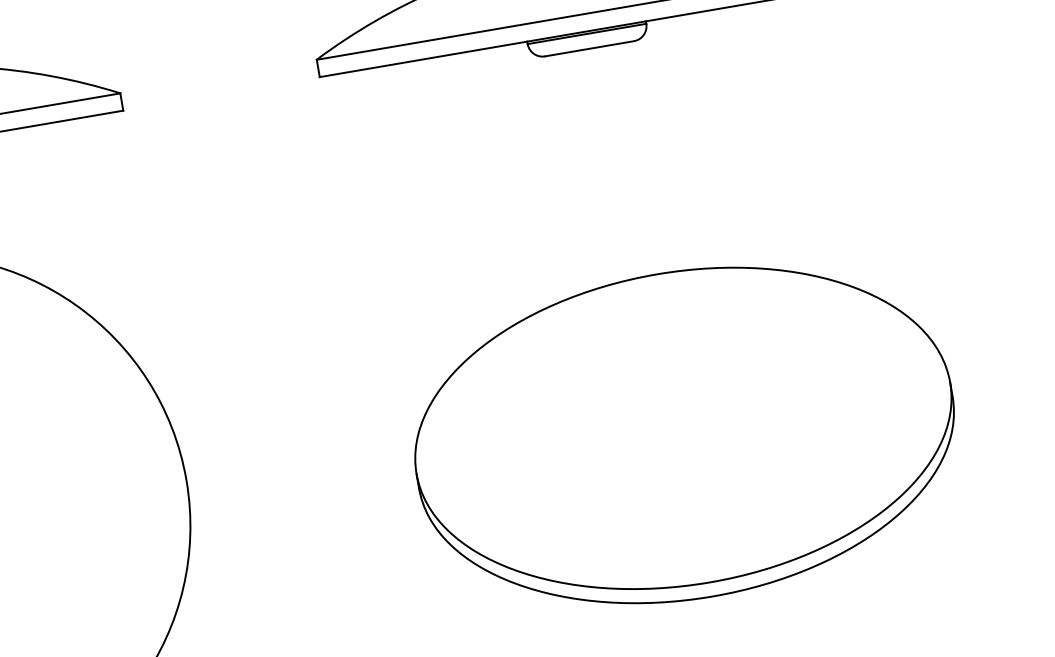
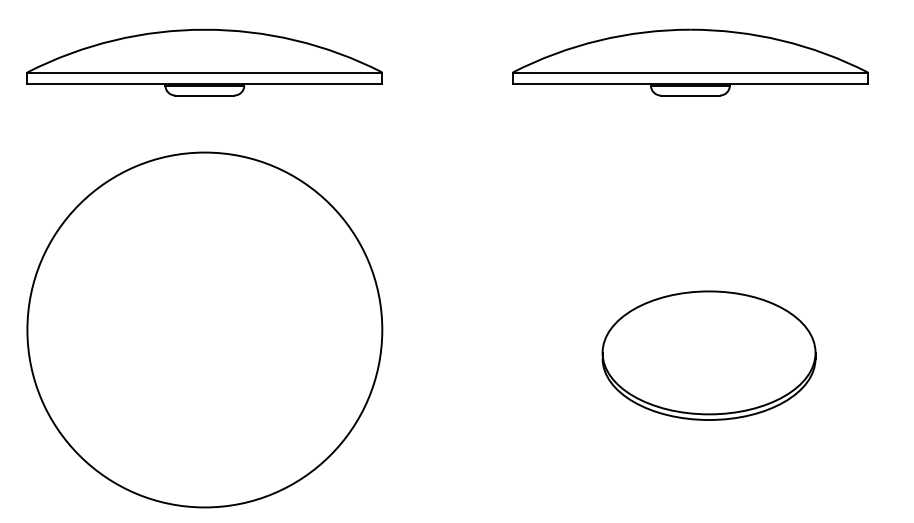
part: (683, 435) -> (708, 355), size x0.6

